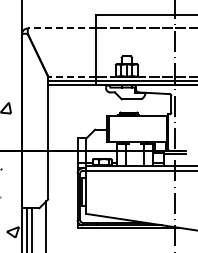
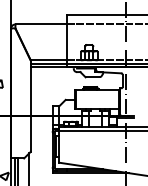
line: (61, 28) -> (40, 24), dashed -> solid
line: (71, 76) -> (48, 60), dashed -> solid

